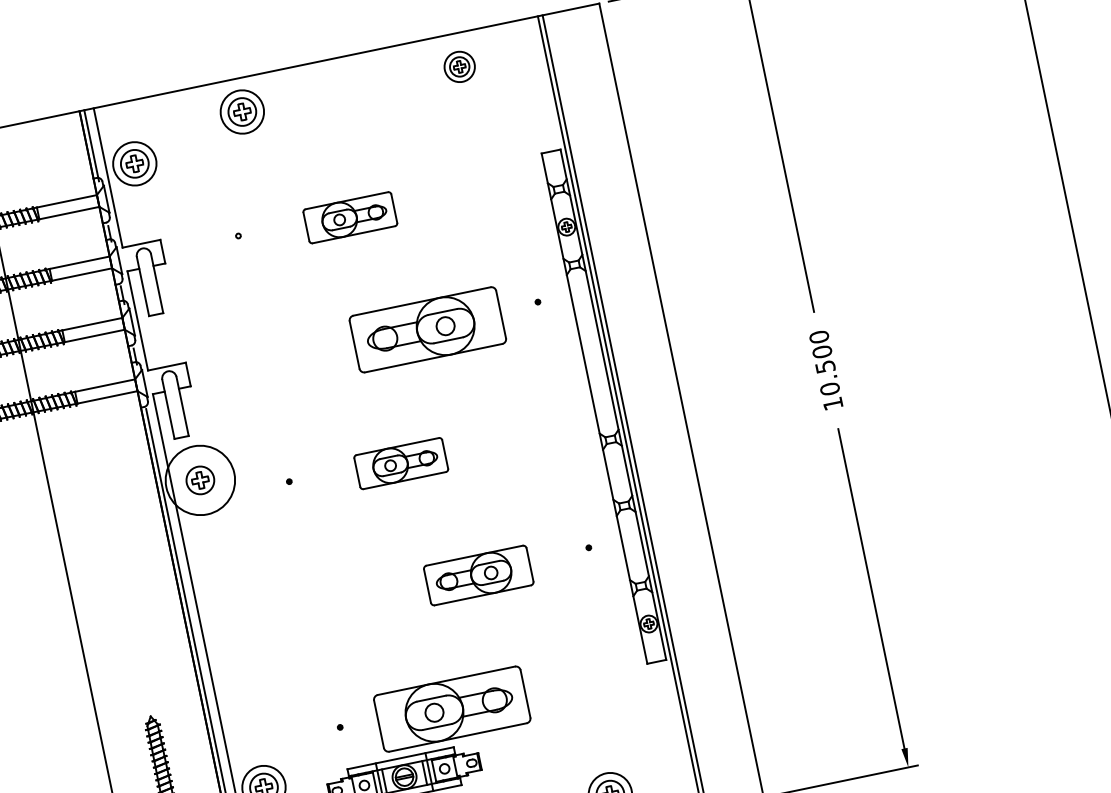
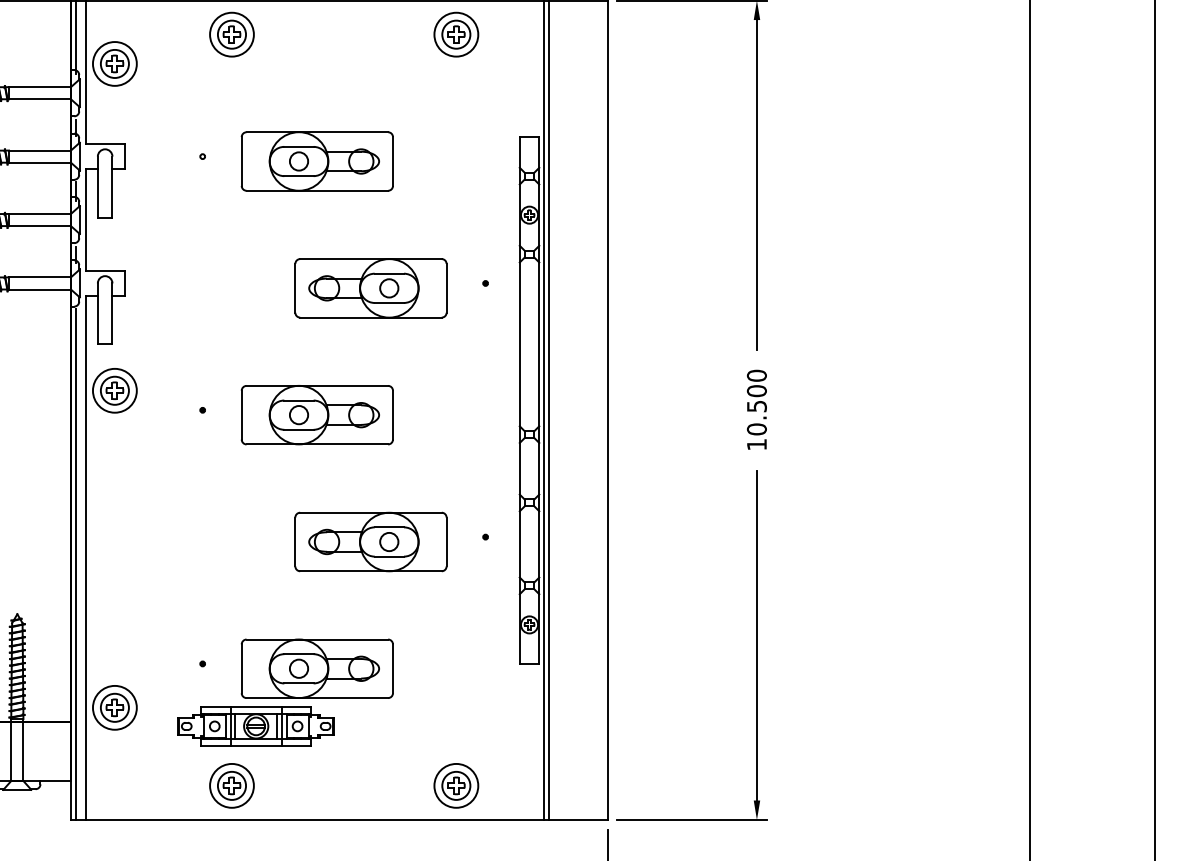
part: (459, 66) -> (456, 34), size x1.43
part: (349, 217) -> (316, 161), size x1.67
part: (400, 463) -> (316, 415), size x1.67
circle: (199, 480) -> (114, 390), size x0.62
part: (478, 575) -> (370, 541), size x1.43

